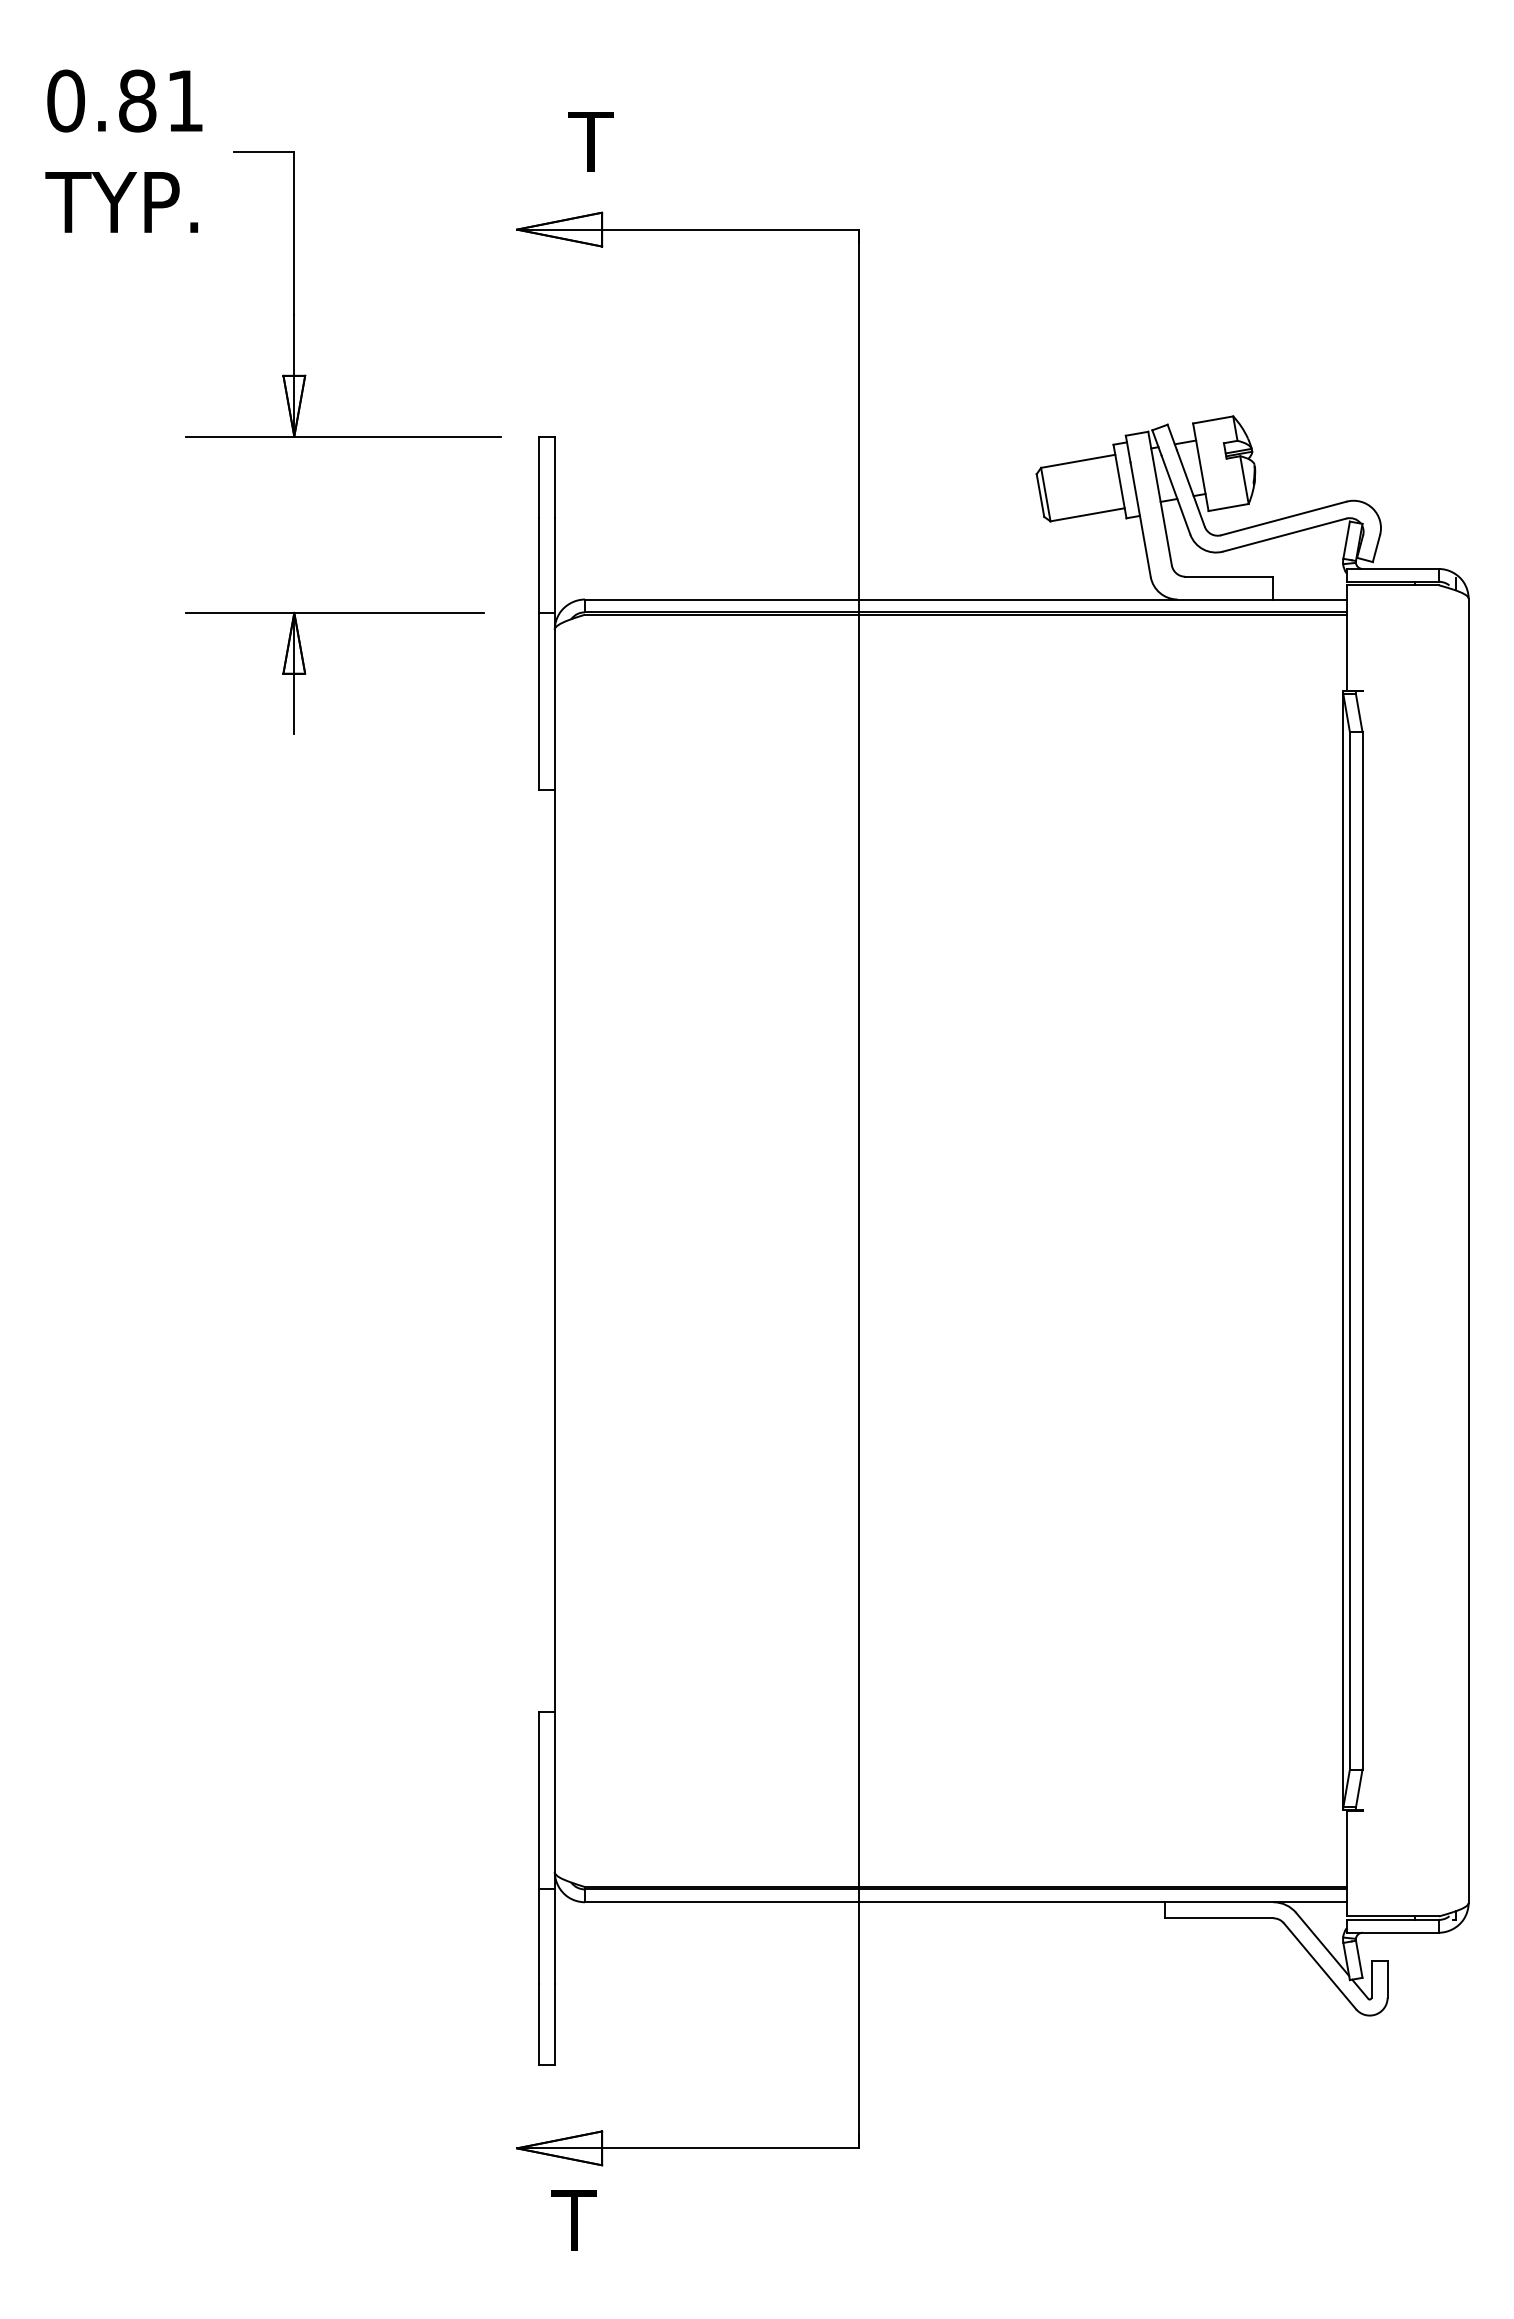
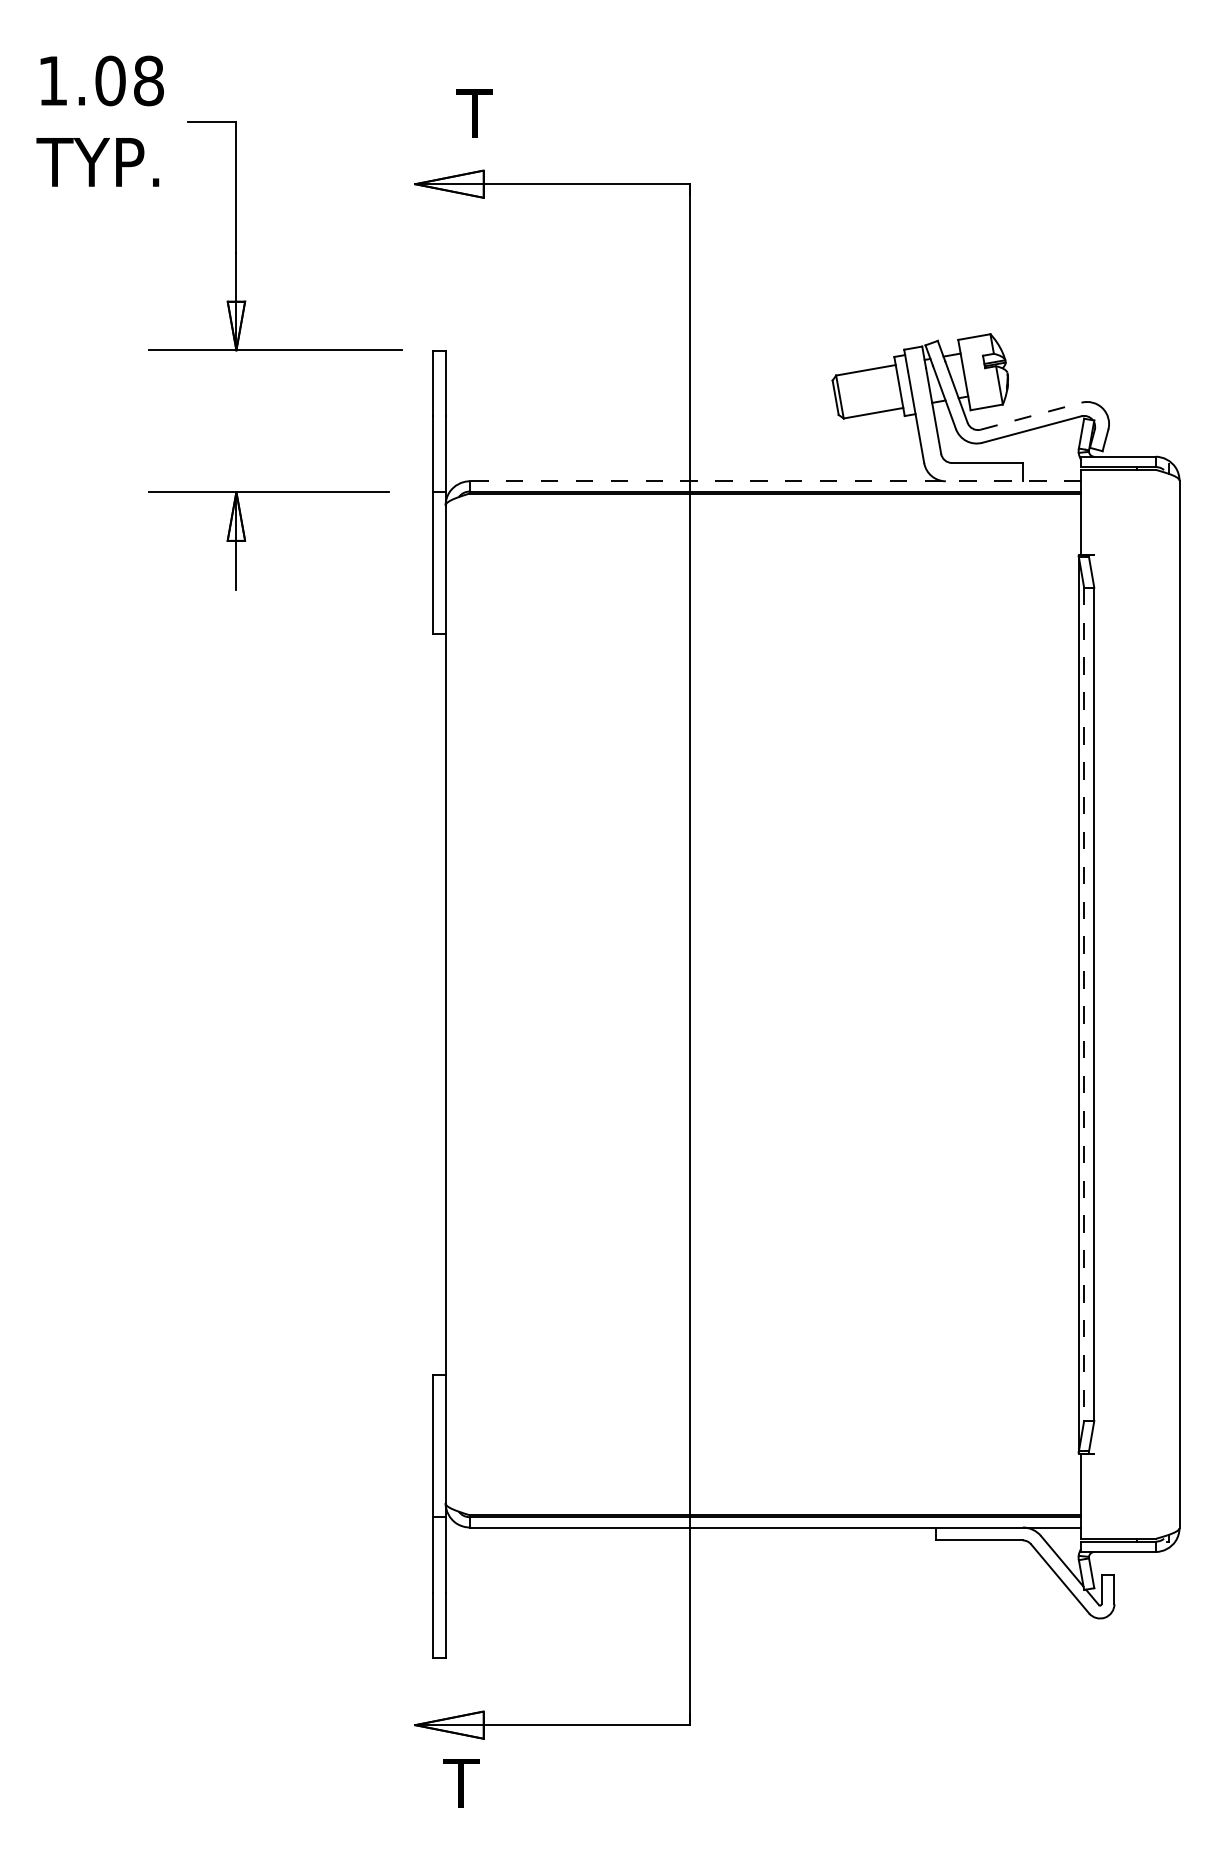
text: (125, 100) -> (100, 80), 0.81 -> 1.08
line: (1283, 518) -> (1030, 416), solid -> dashed
line: (965, 599) -> (775, 481), solid -> dashed
line: (1349, 1250) -> (1083, 1004), solid -> dashed

